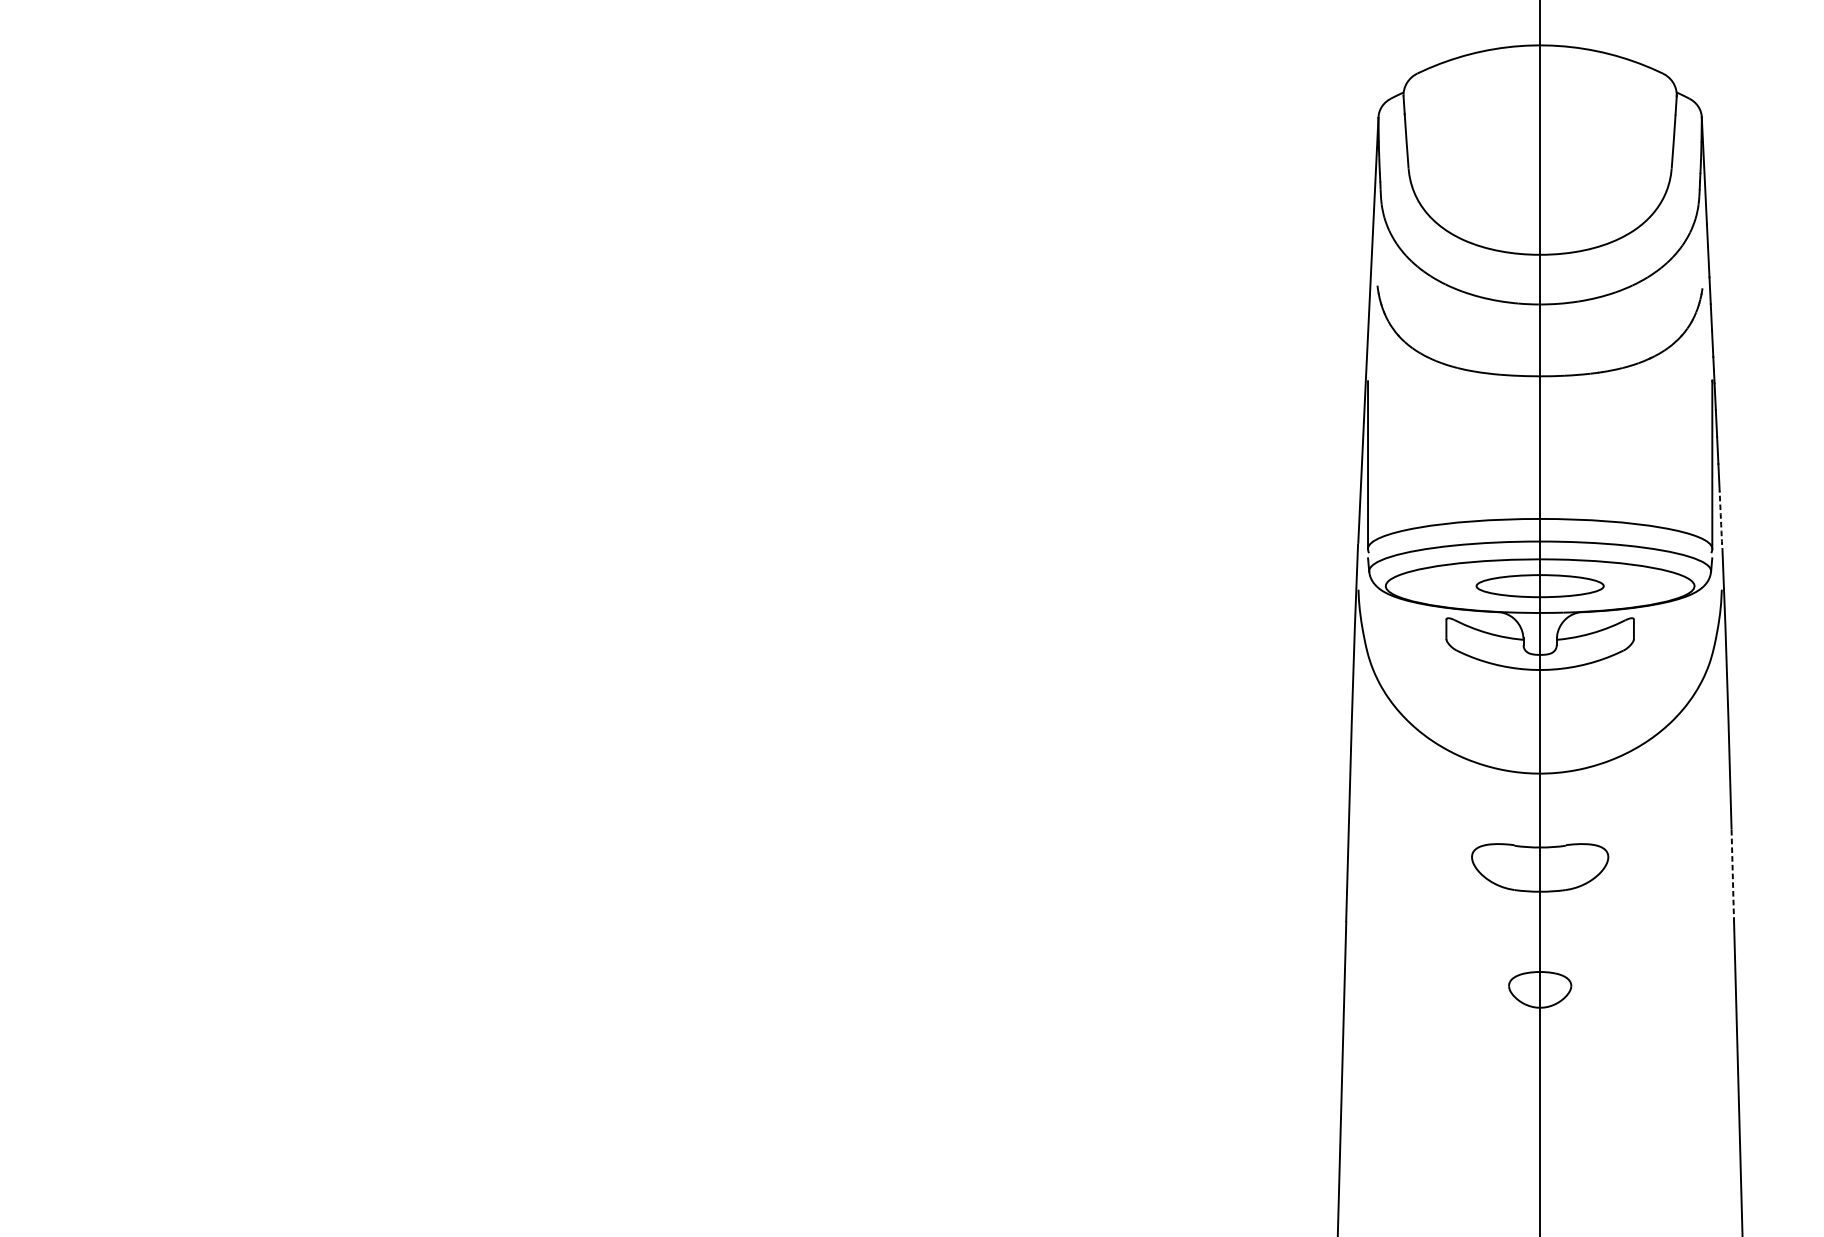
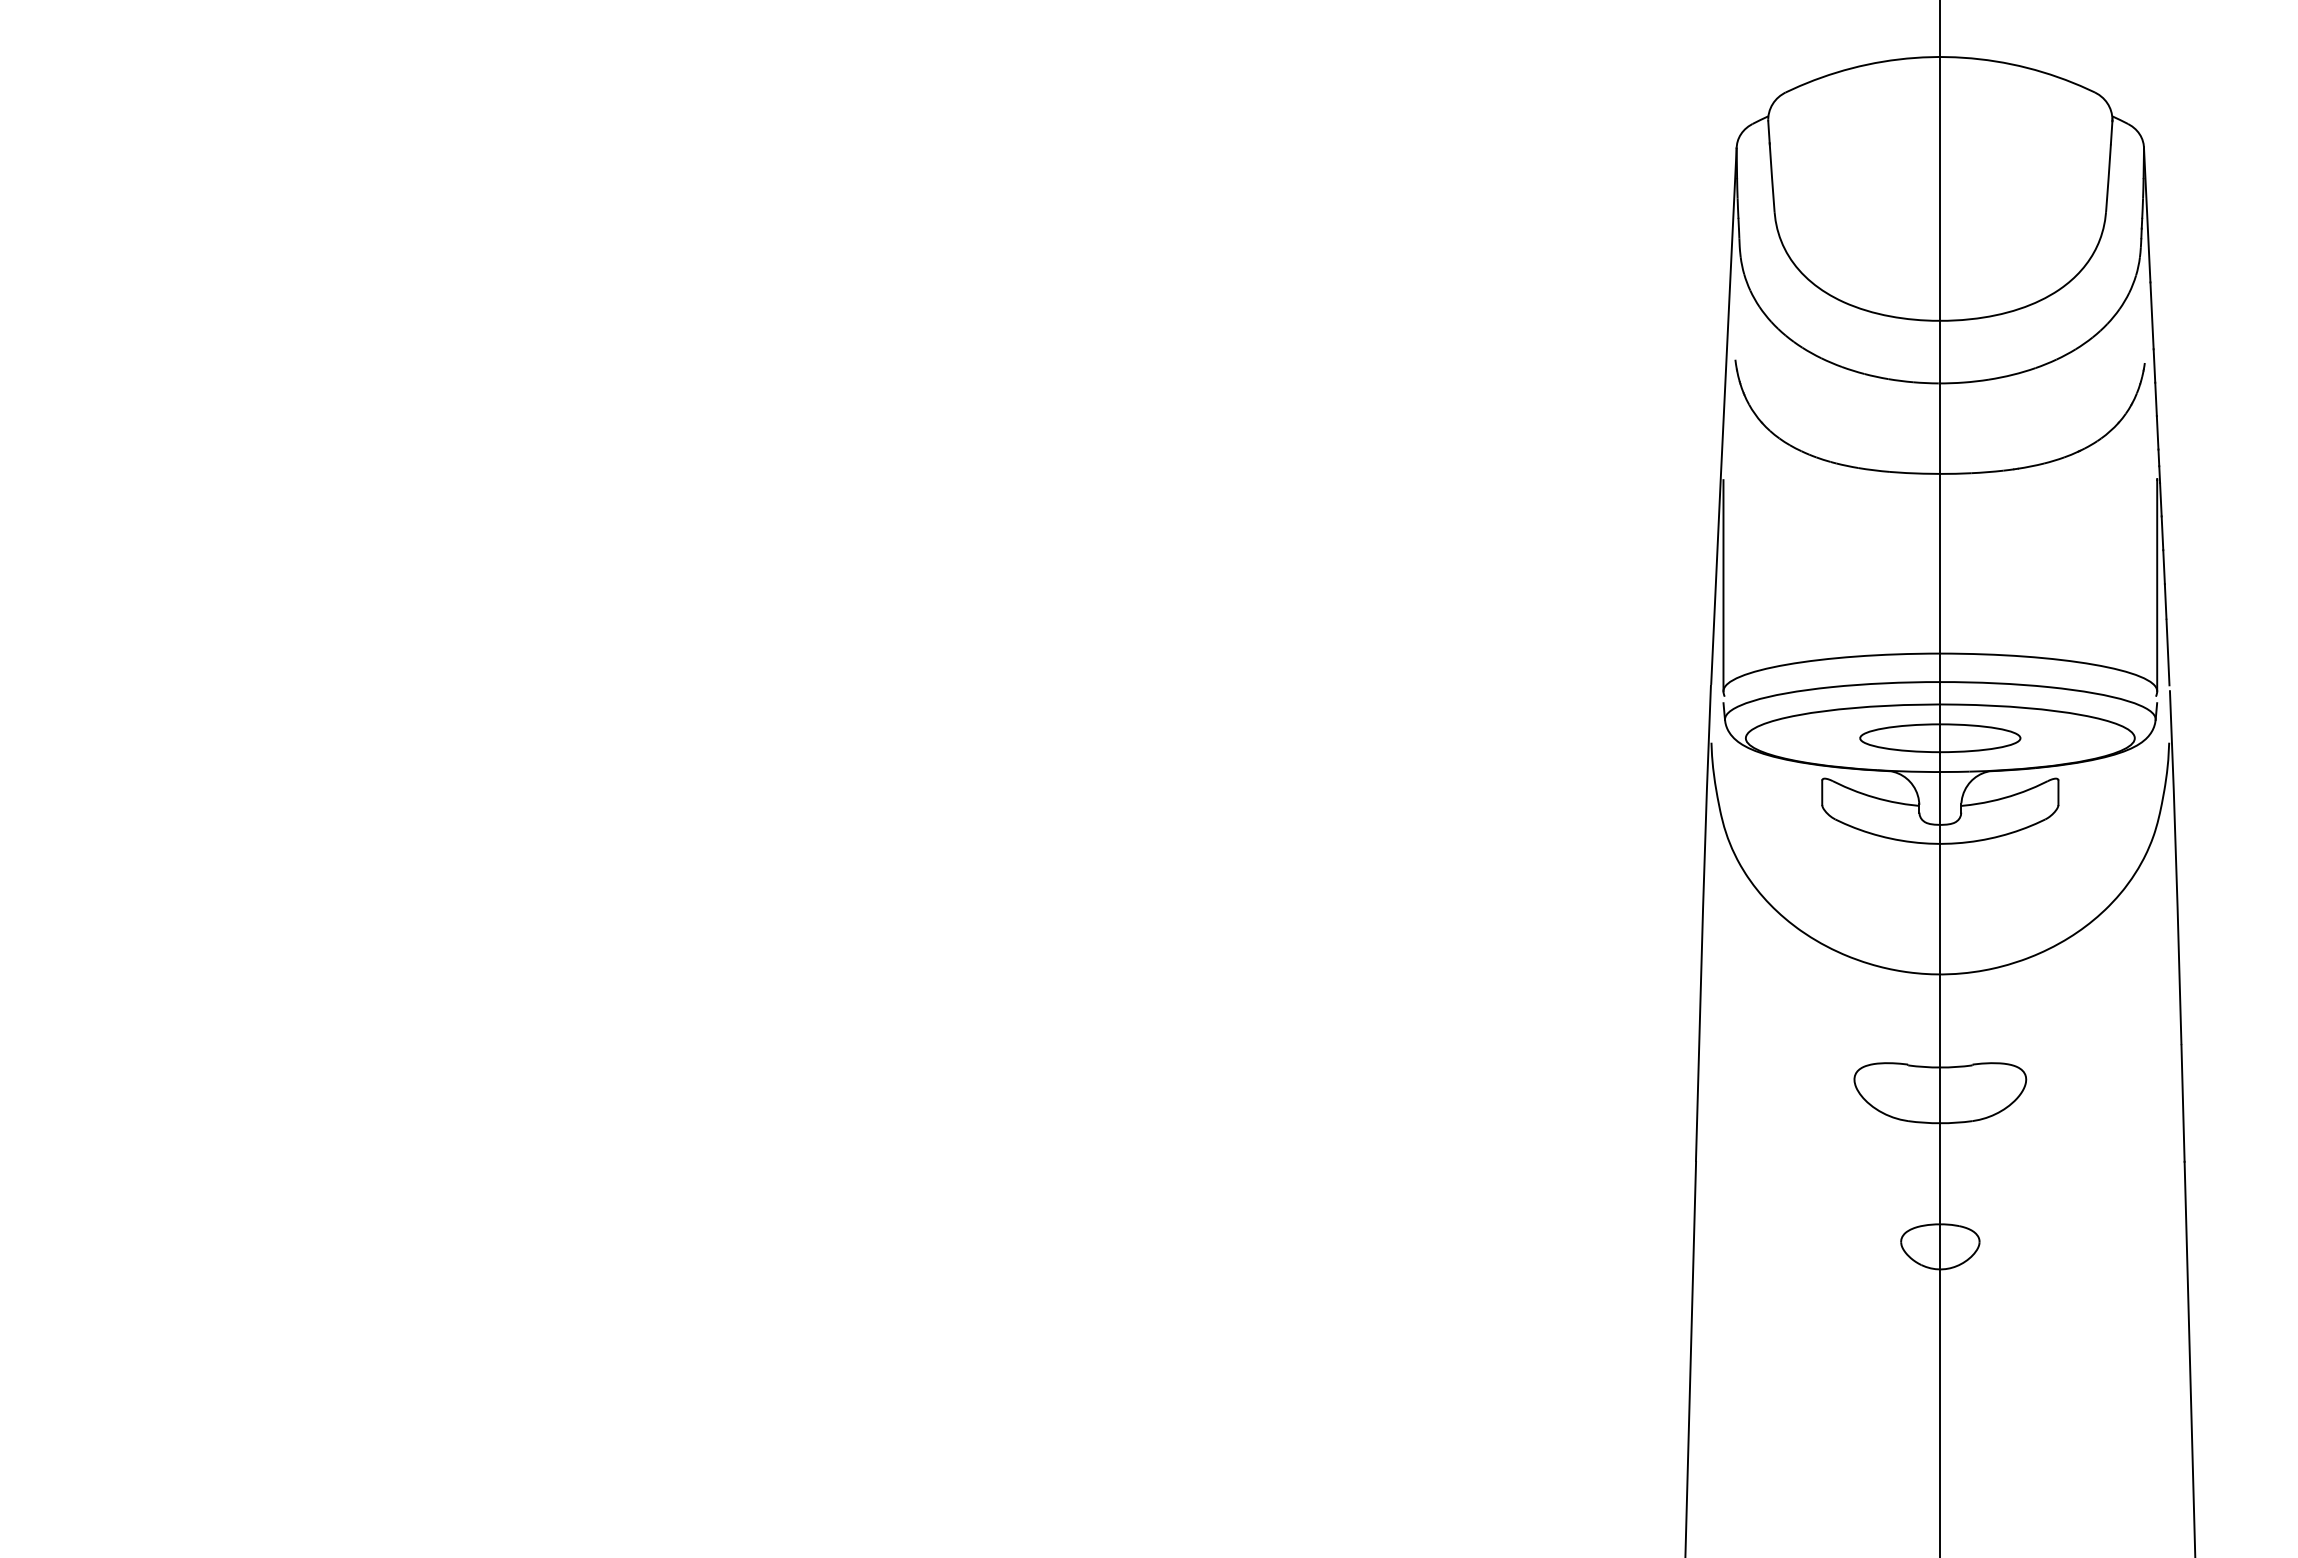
arc: (1721, 518) -> (2168, 652), dashed -> solid
line: (1733, 876) -> (2183, 1104), dashed -> solid

